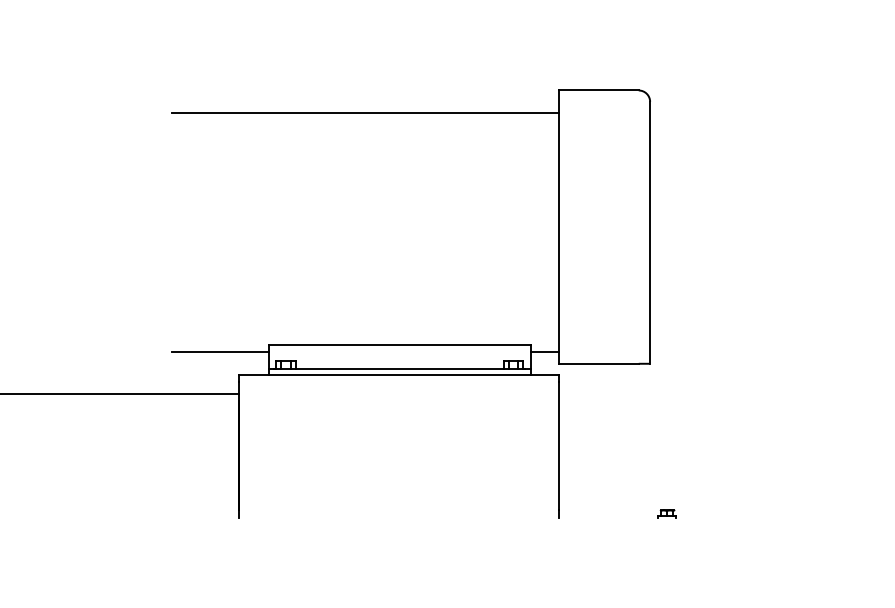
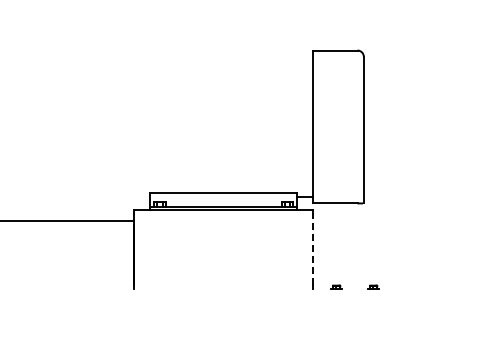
line: (365, 113) -> (204, 63), removed
line: (220, 353) -> (123, 197), removed
line: (558, 446) -> (312, 249), solid -> dashed
part: (601, 512) -> (336, 286), added

